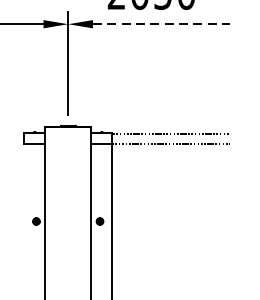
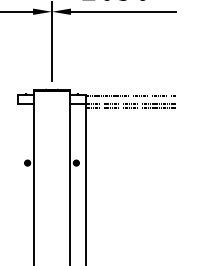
line: (161, 23) -> (123, 11), dashed -> solid
line: (170, 150) -> (130, 108), added

